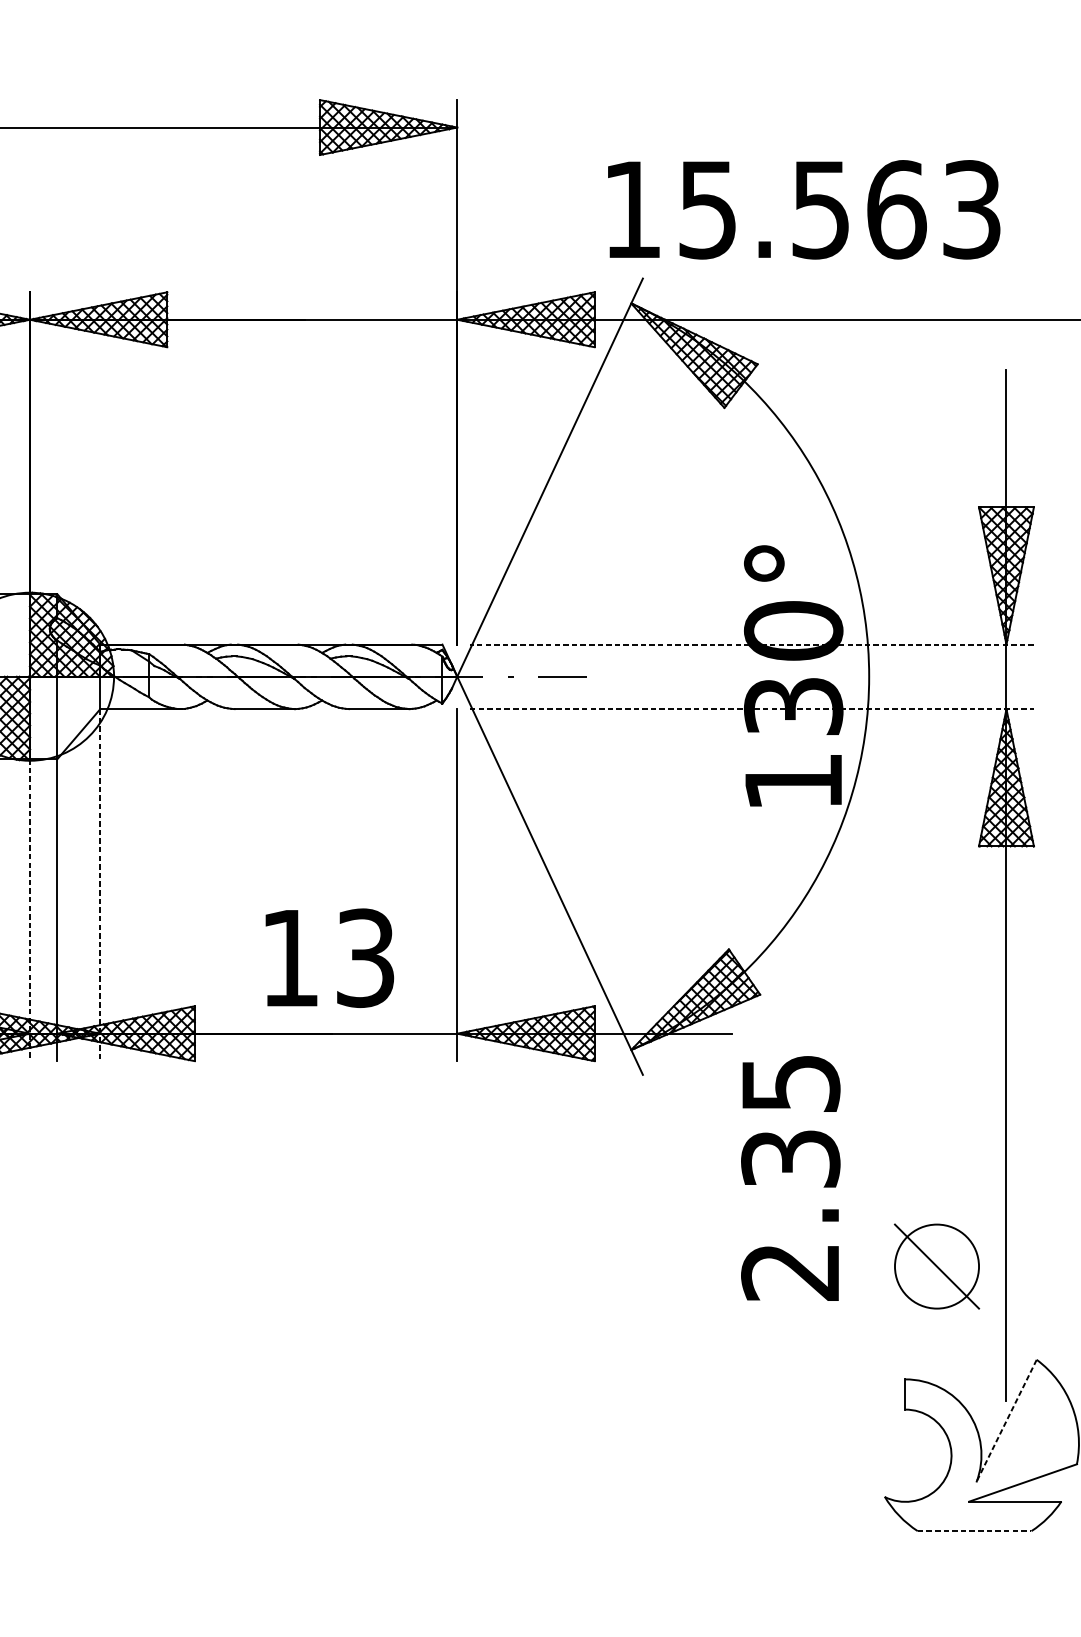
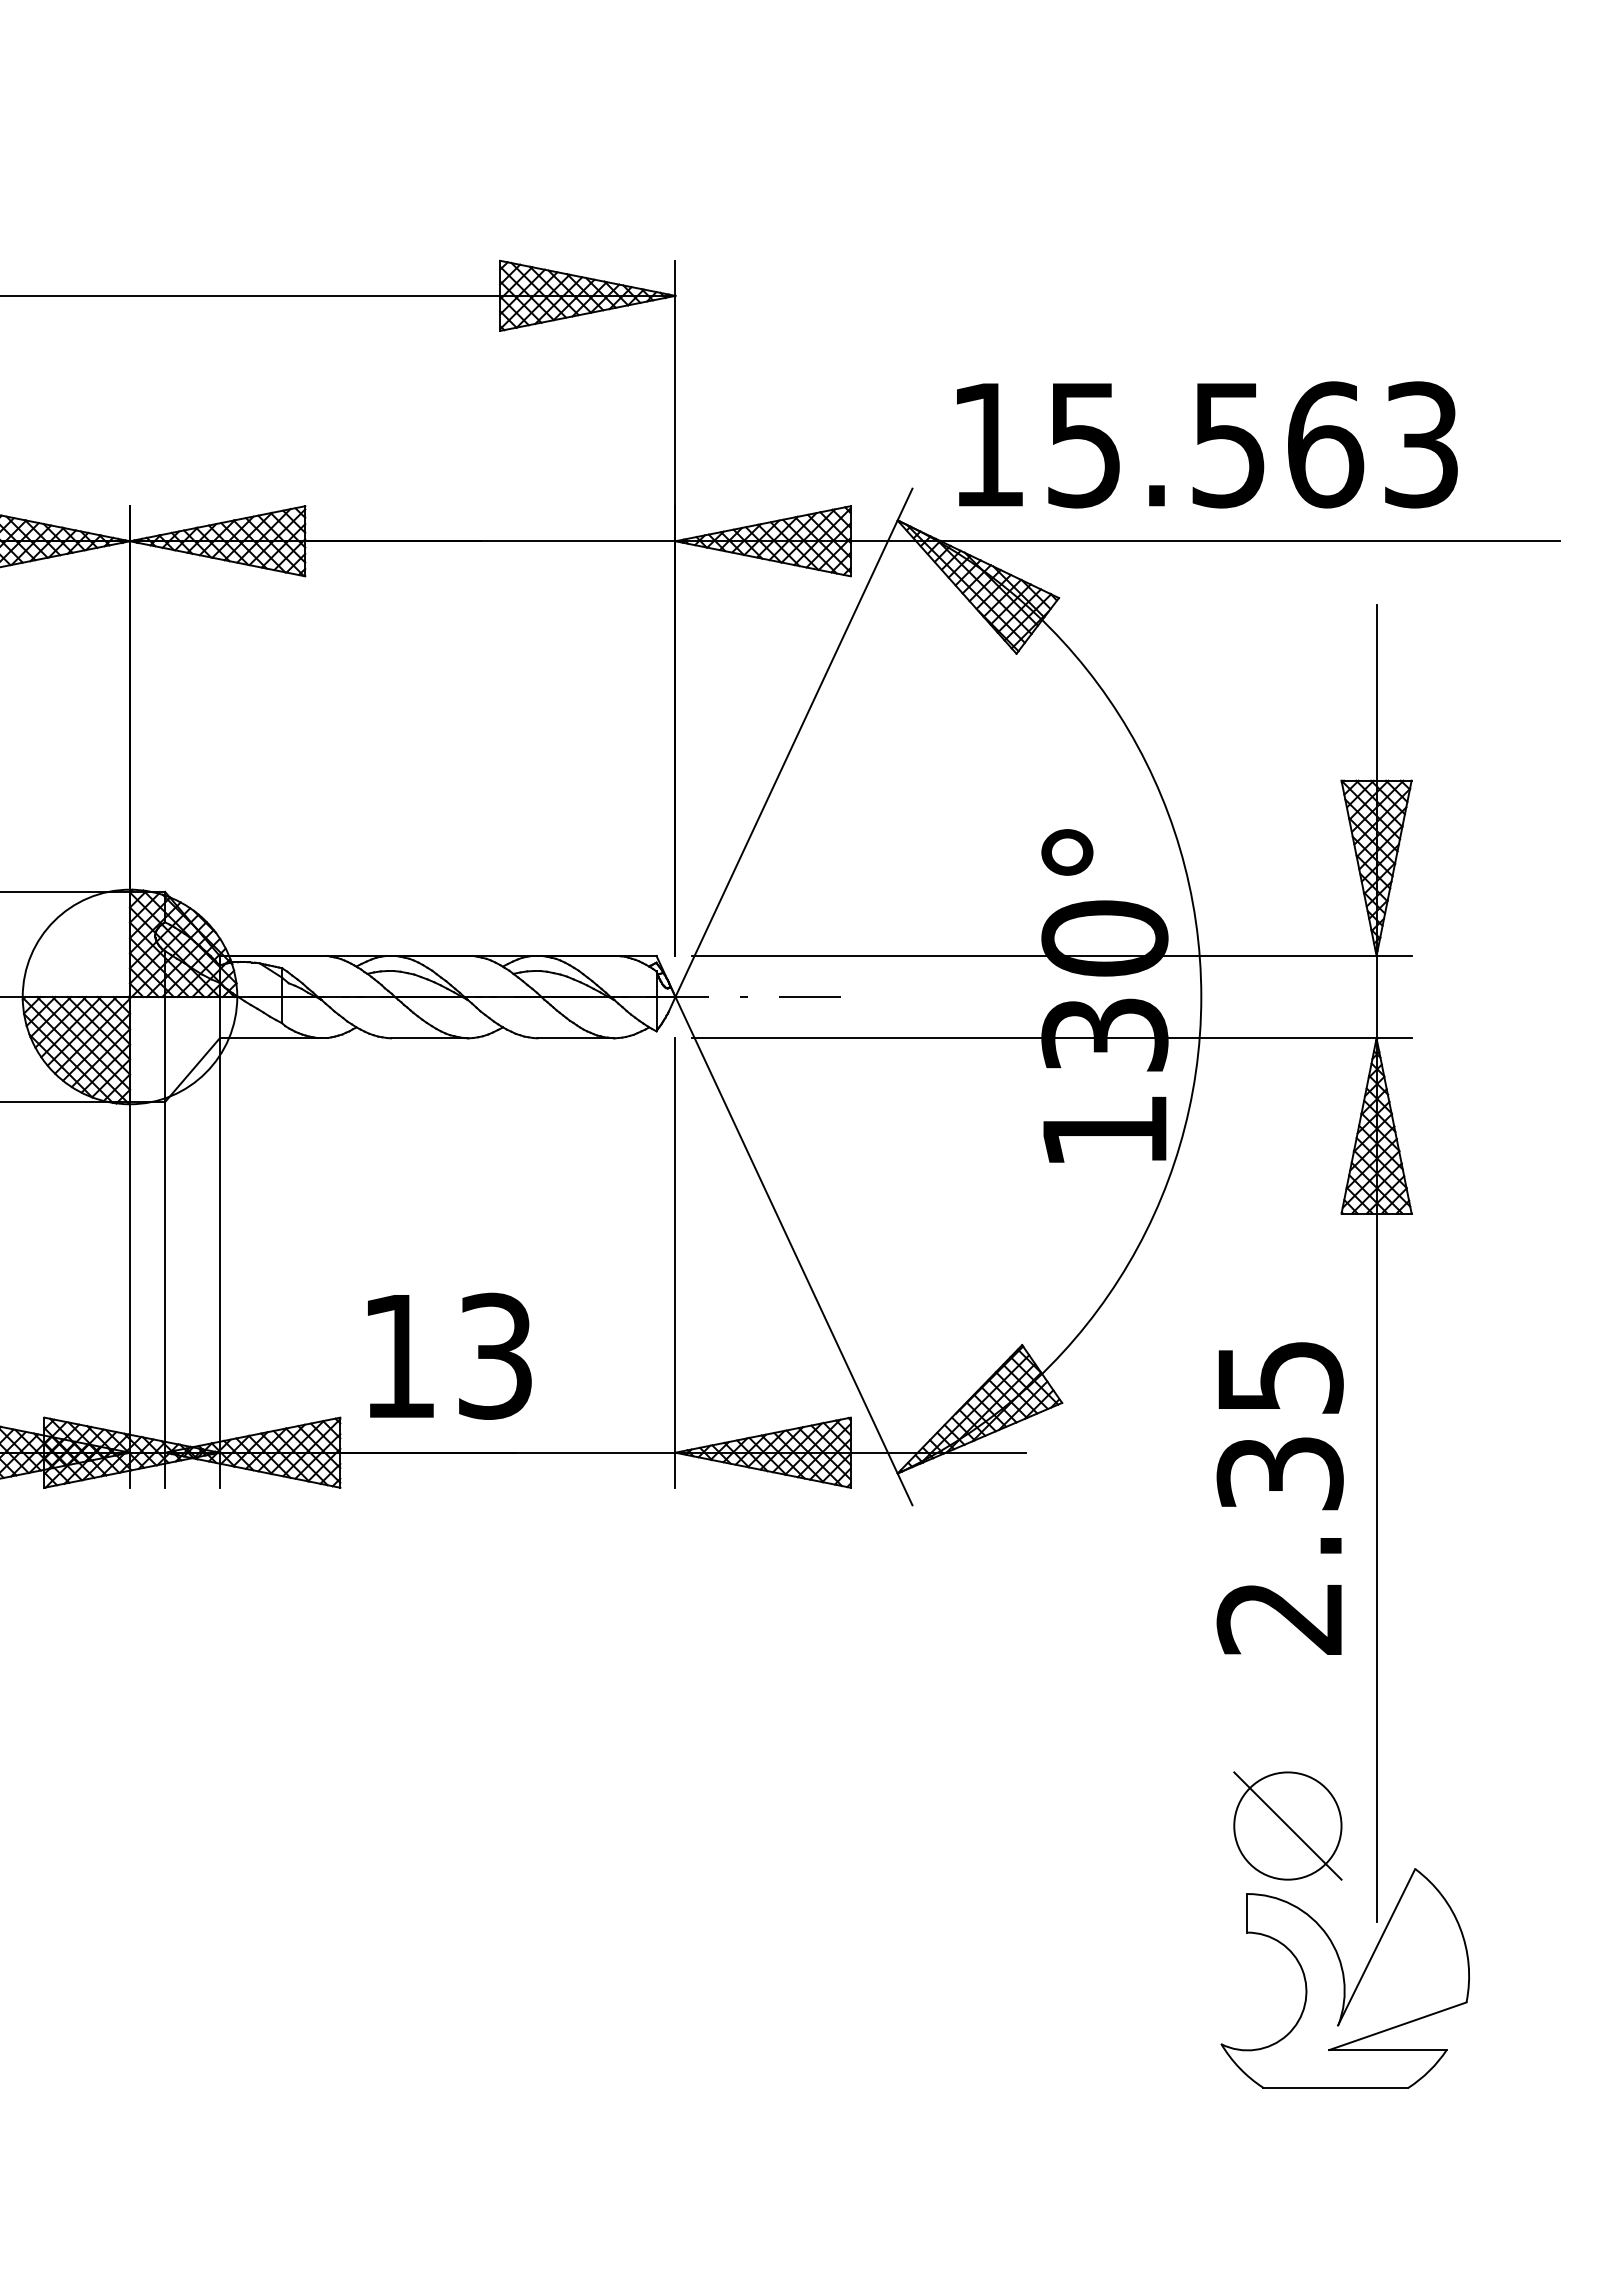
text: (804, 209) -> (1207, 444), moved
line: (751, 644) -> (1051, 955), dashed -> solid
line: (752, 709) -> (1052, 1038), dashed -> solid
line: (100, 885) -> (219, 1263), dashed -> solid
line: (30, 909) -> (130, 1294), dashed -> solid
text: (329, 957) -> (449, 1355), moved
text: (790, 1178) -> (1279, 1498), moved
part: (936, 1266) -> (1287, 1825), moved
line: (1006, 1421) -> (1376, 1947), dashed -> solid
line: (974, 1530) -> (1335, 2087), dashed -> solid

